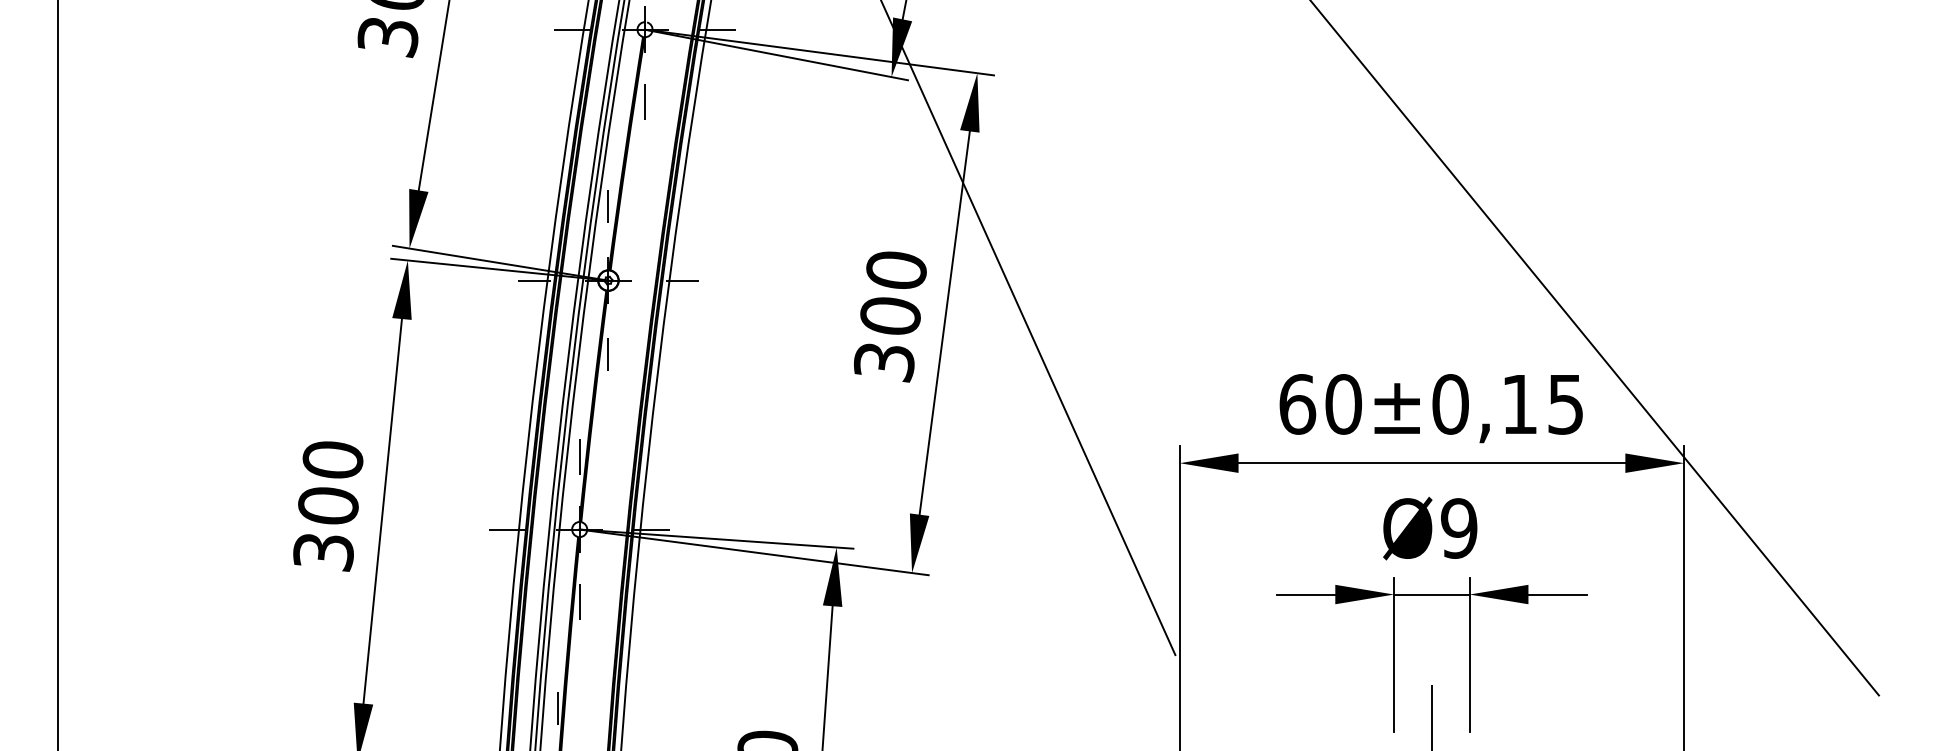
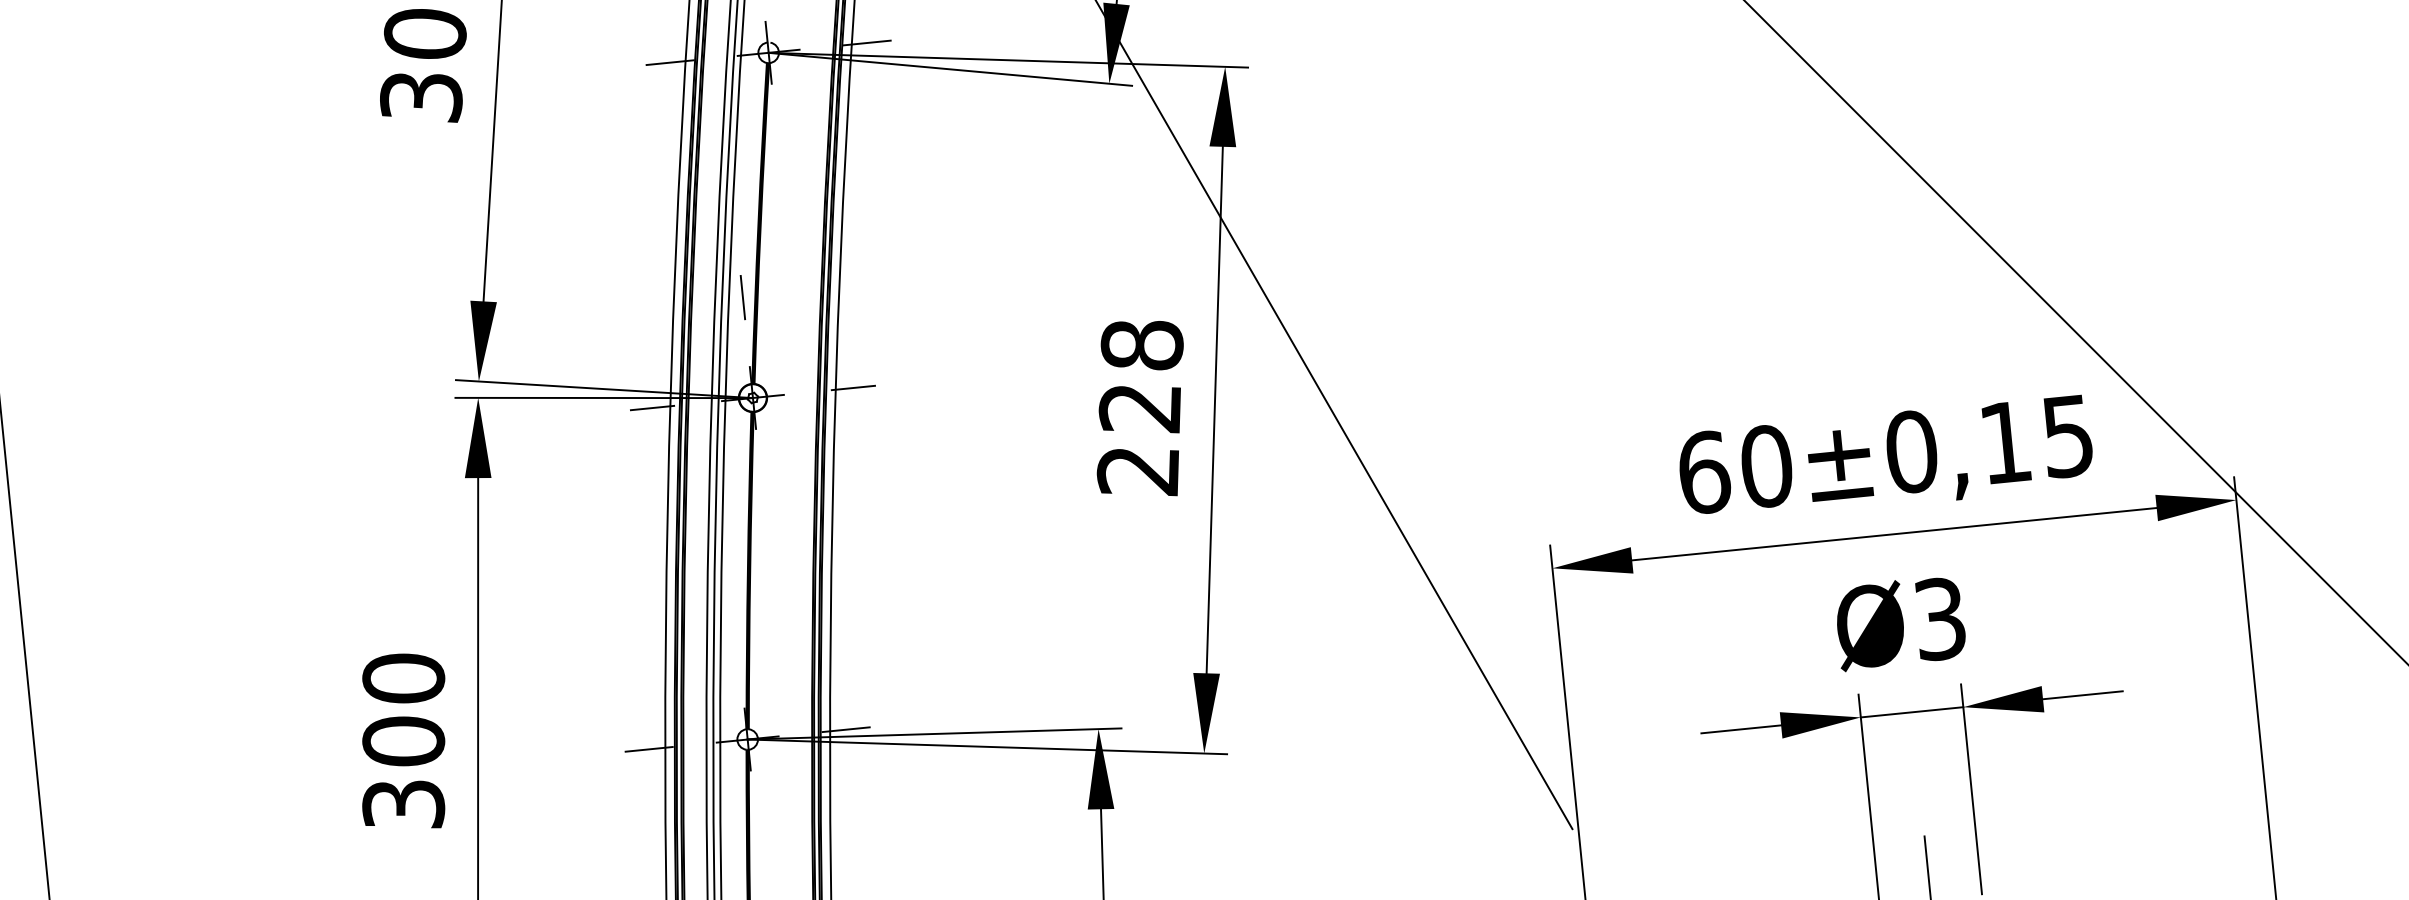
line: (645, 102) -> (779, 151), removed
text: (890, 317) -> (1140, 409), 300 -> 228
line: (608, 354) -> (763, 498), removed
line: (579, 456) -> (737, 640), removed
text: (1459, 528) -> (1940, 619), Ø9 -> Ø3
line: (579, 602) -> (757, 838), removed

